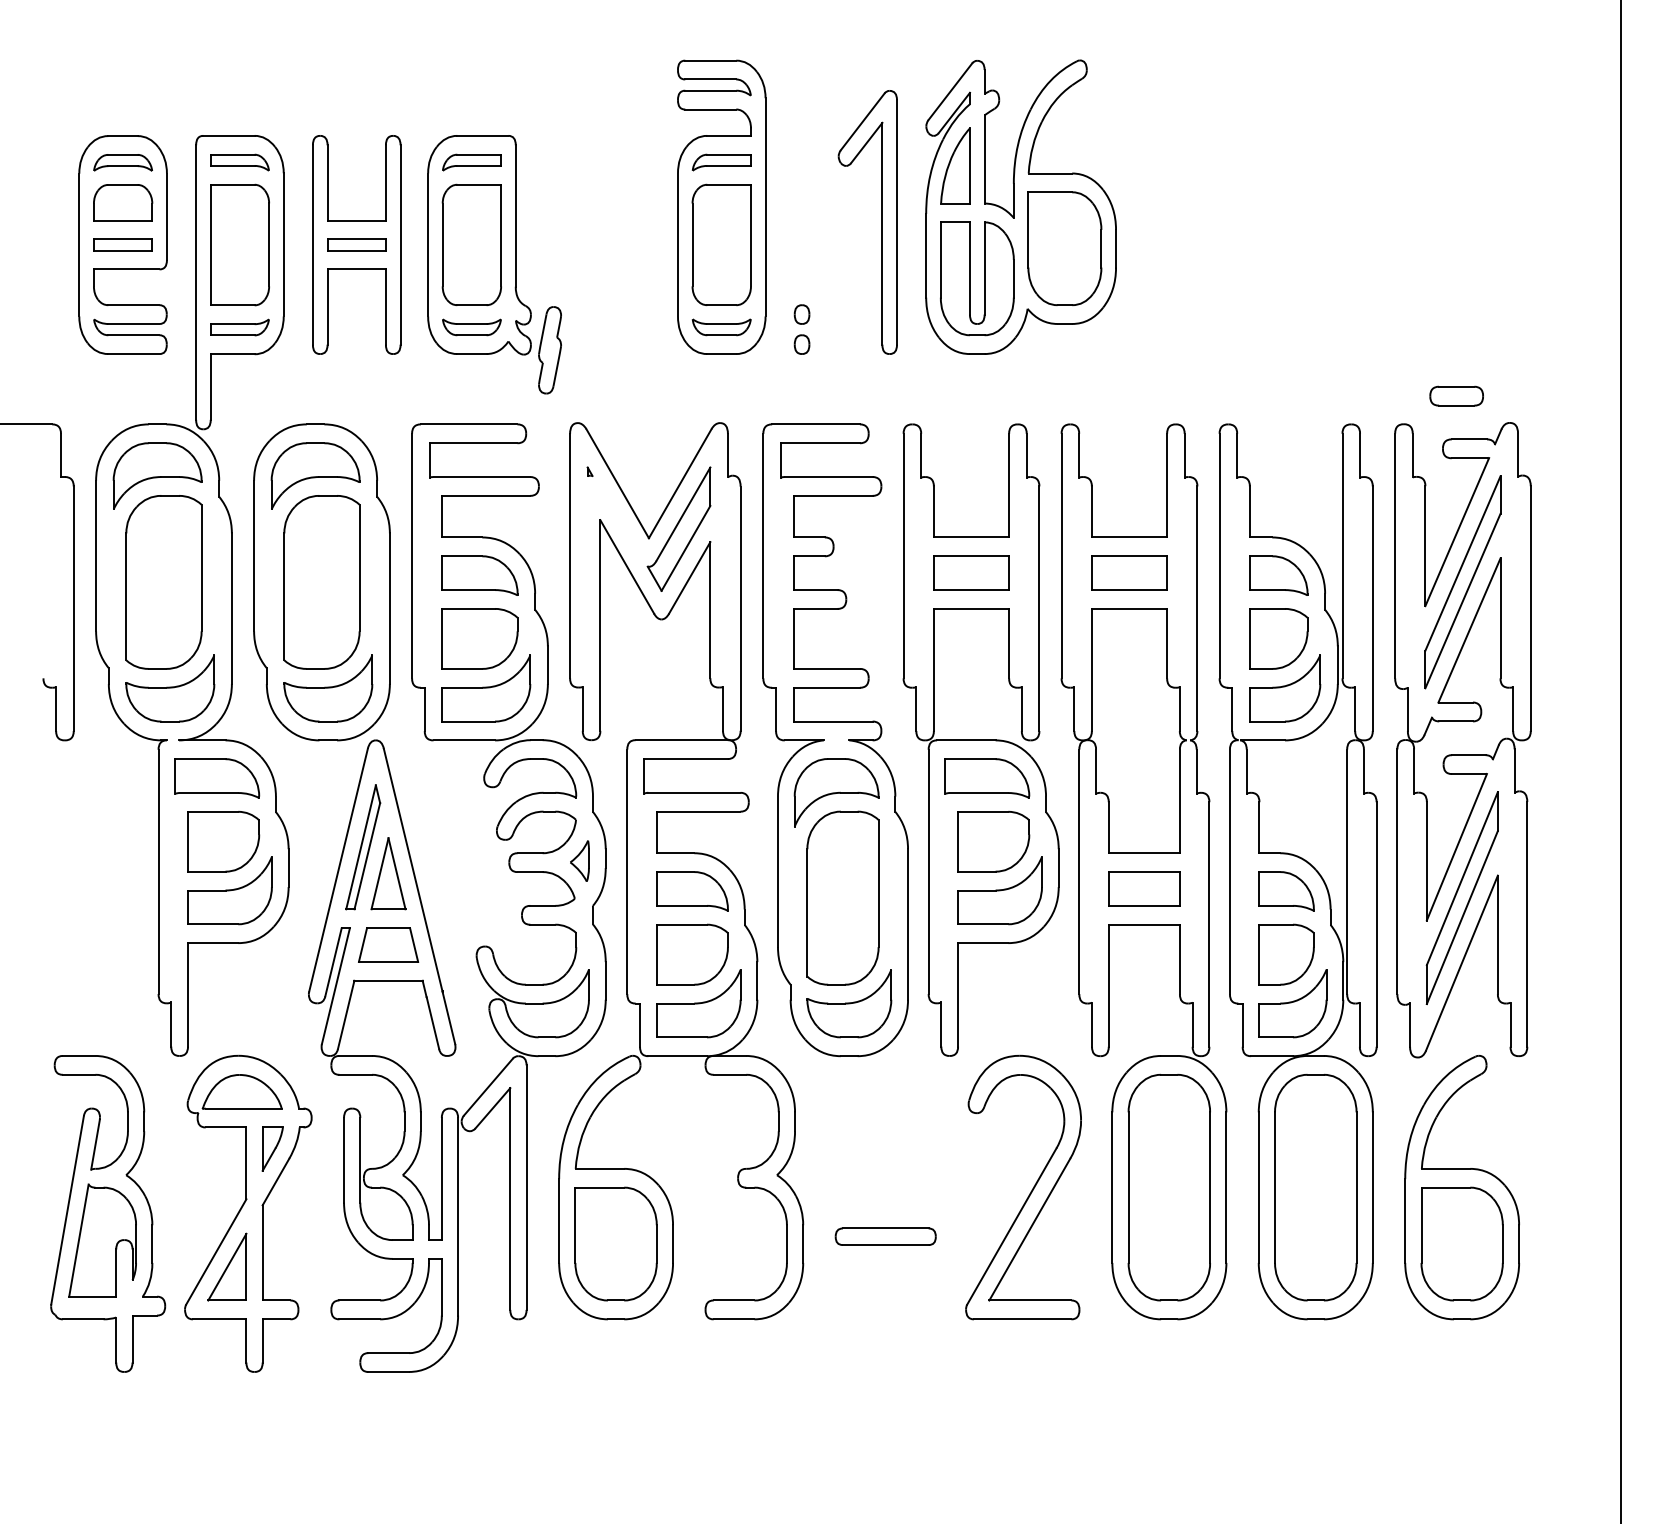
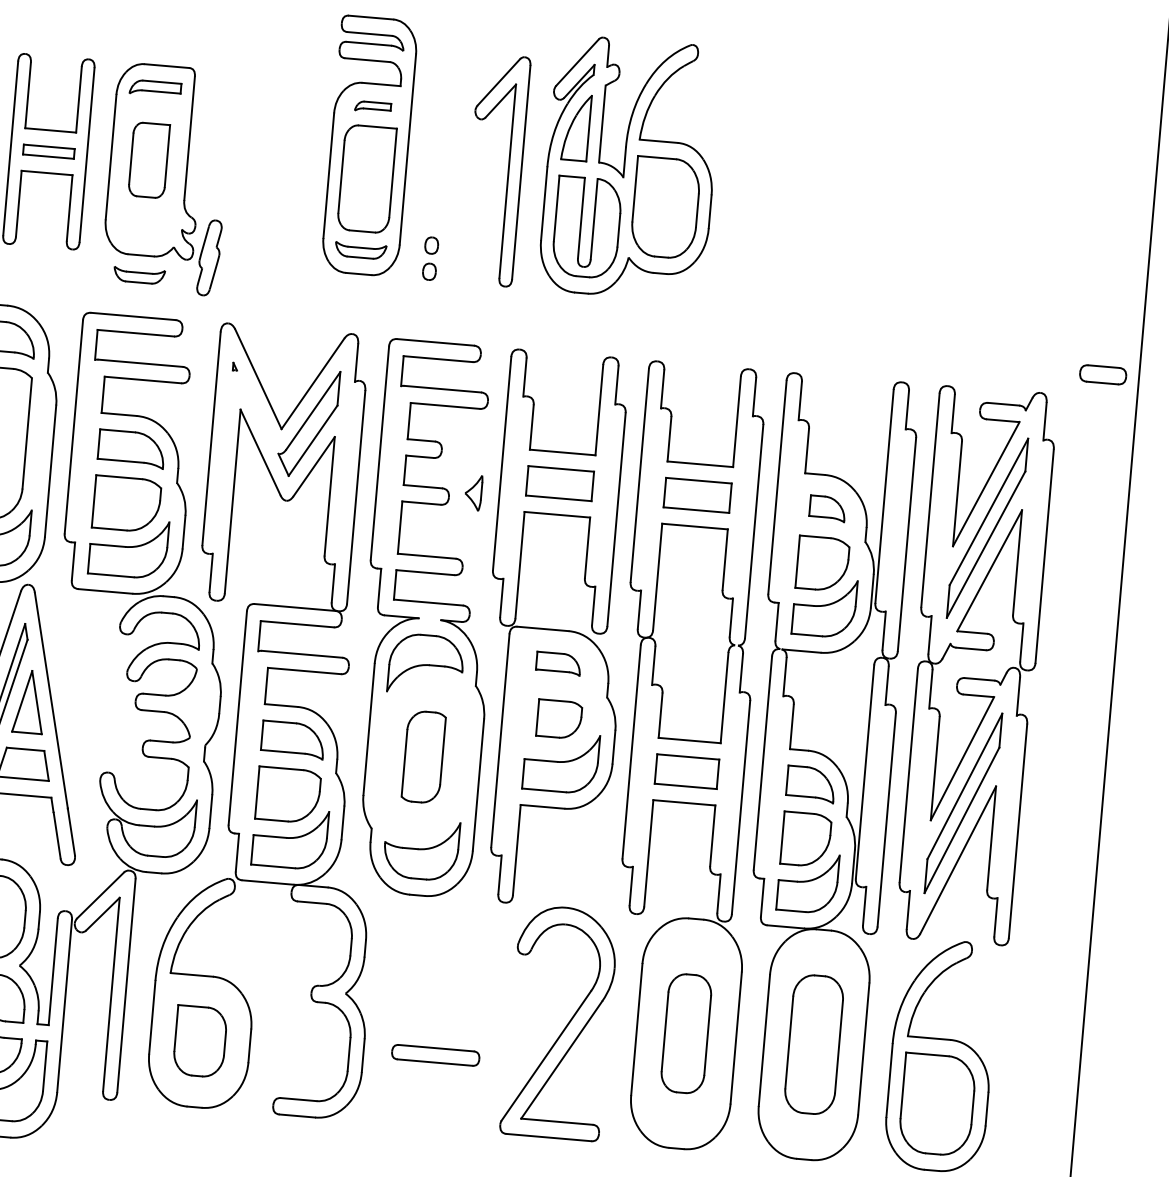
part: (721, 162) -> (372, 107), size x0.7
part: (471, 244) -> (148, 159), size x0.7
part: (471, 327) -> (138, 275), moved
part: (1456, 395) -> (1103, 374), moved
part: (1278, 575) -> (827, 508), size x0.7
part: (987, 778) -> (558, 663), size x0.6
part: (993, 841) -> (559, 719), size x0.7
part: (579, 860) -> (473, 492), moved
part: (842, 897) -> (423, 756), size x0.6
part: (1168, 1187) -> (685, 1033), size x0.6
part: (1315, 1187) -> (813, 1044), size x0.7
part: (615, 1243) -> (199, 1041), size x0.7

